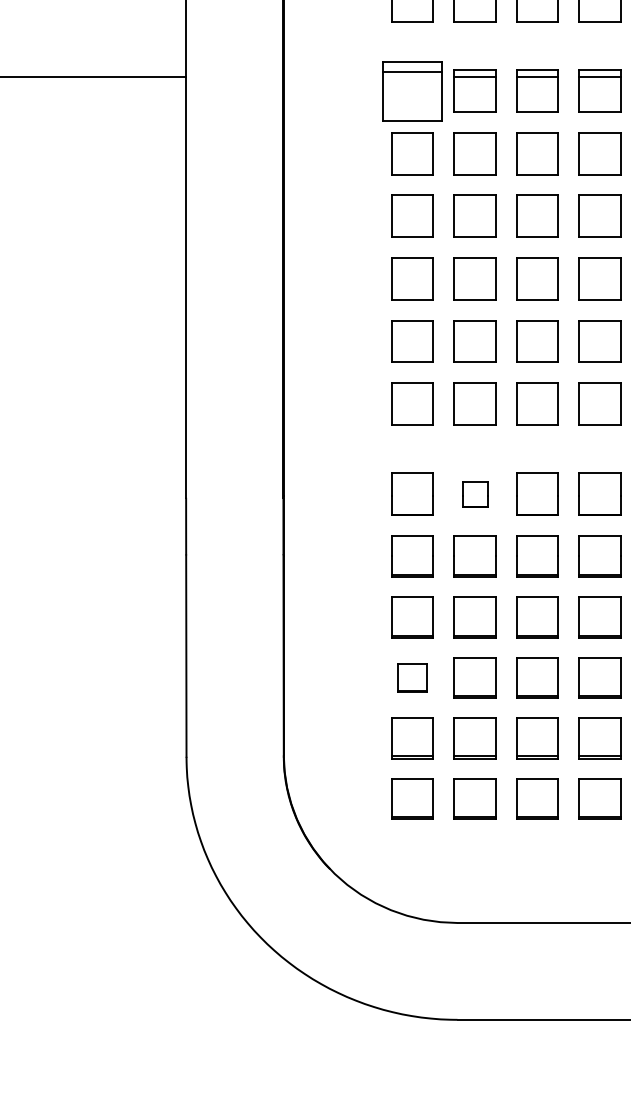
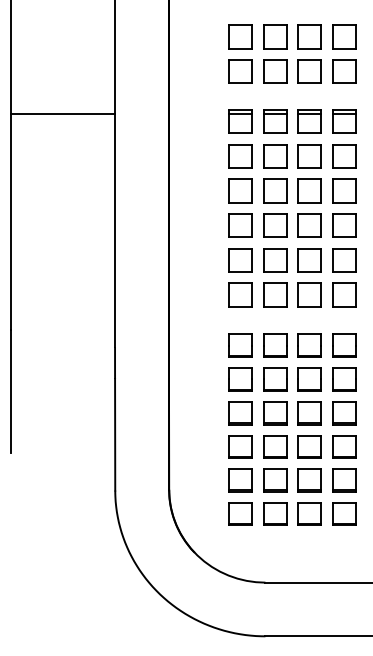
part: (412, 90) -> (240, 121), size x0.71
part: (475, 495) -> (275, 345), size x1.67
part: (412, 677) -> (240, 446), size x1.43

